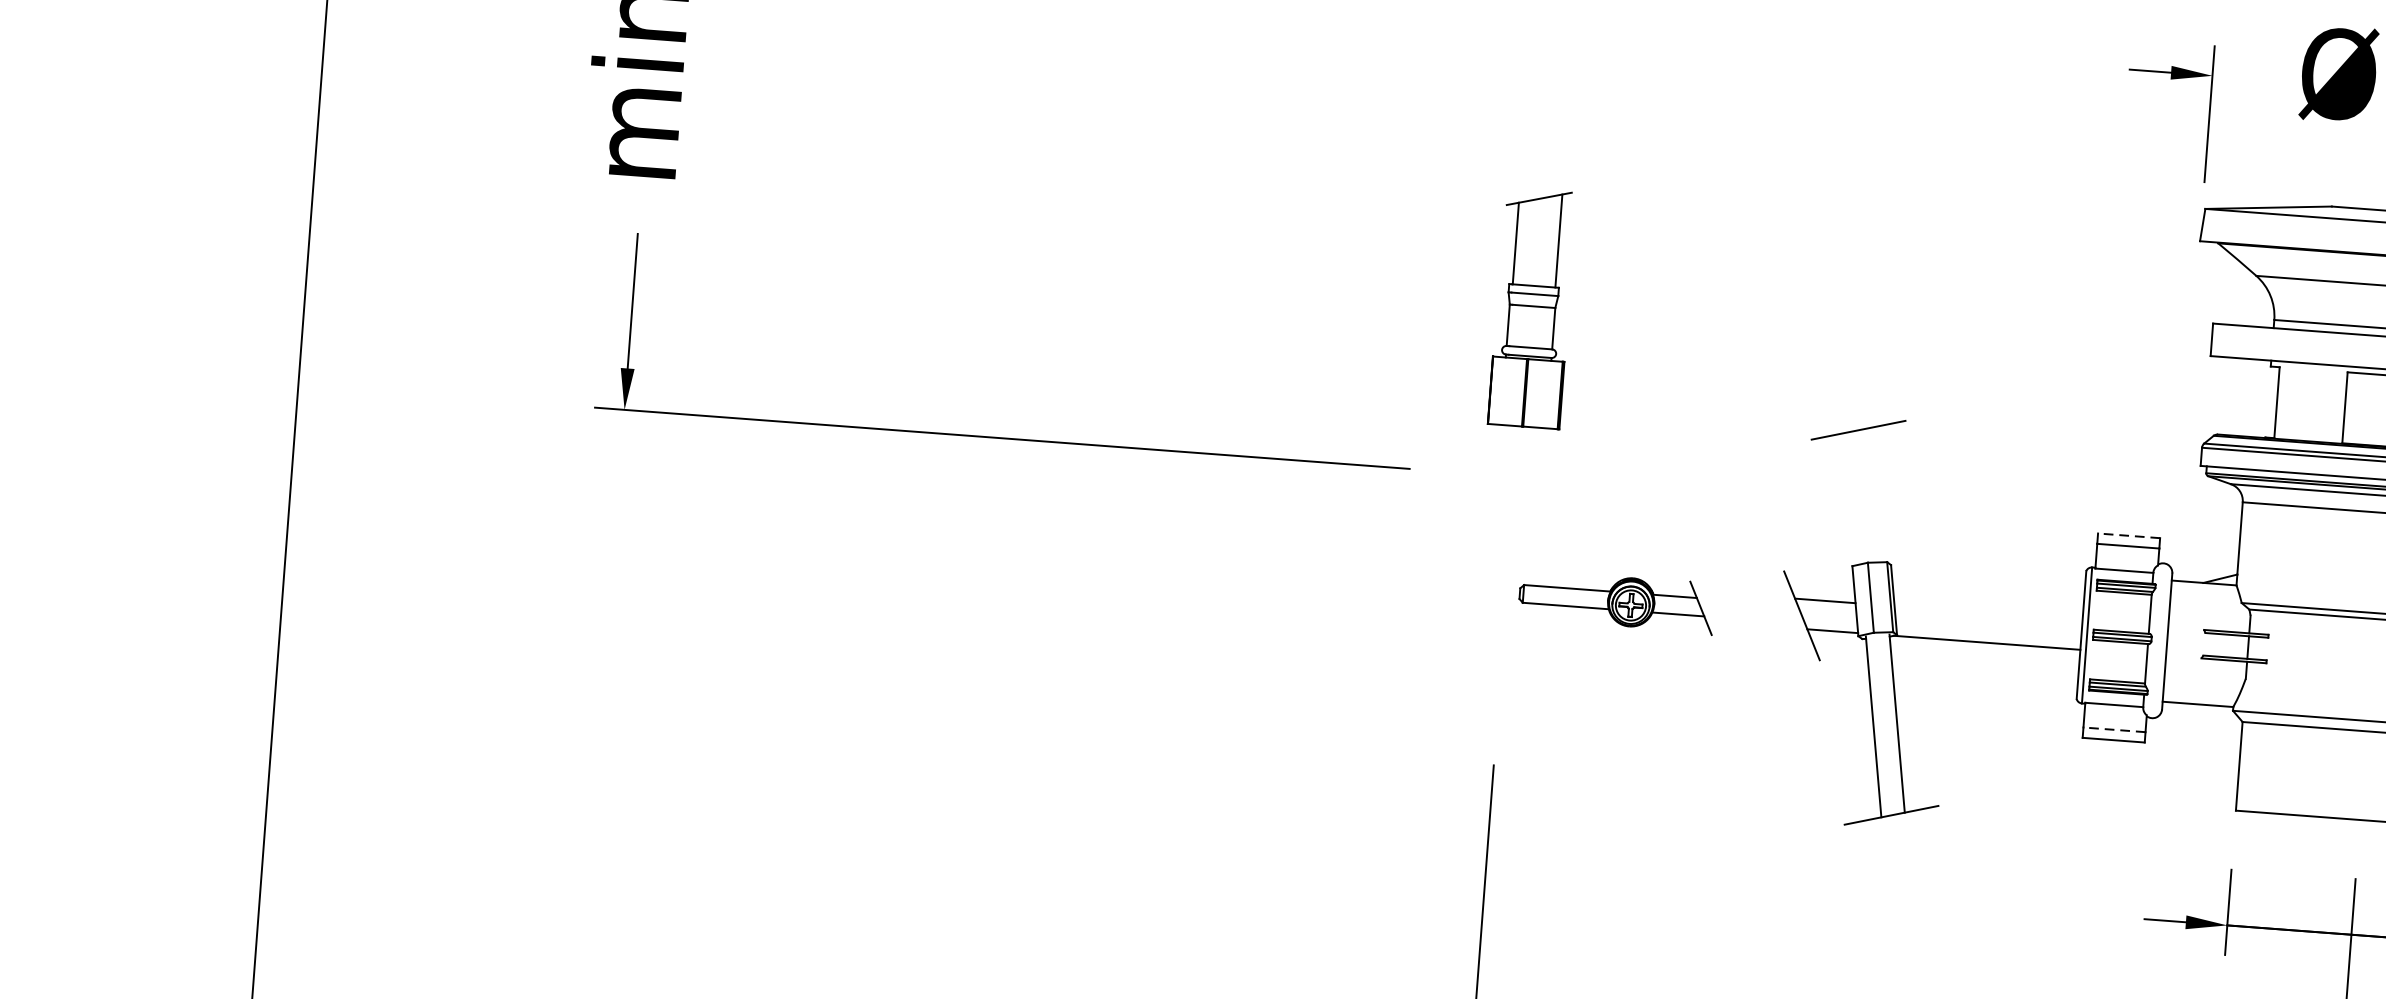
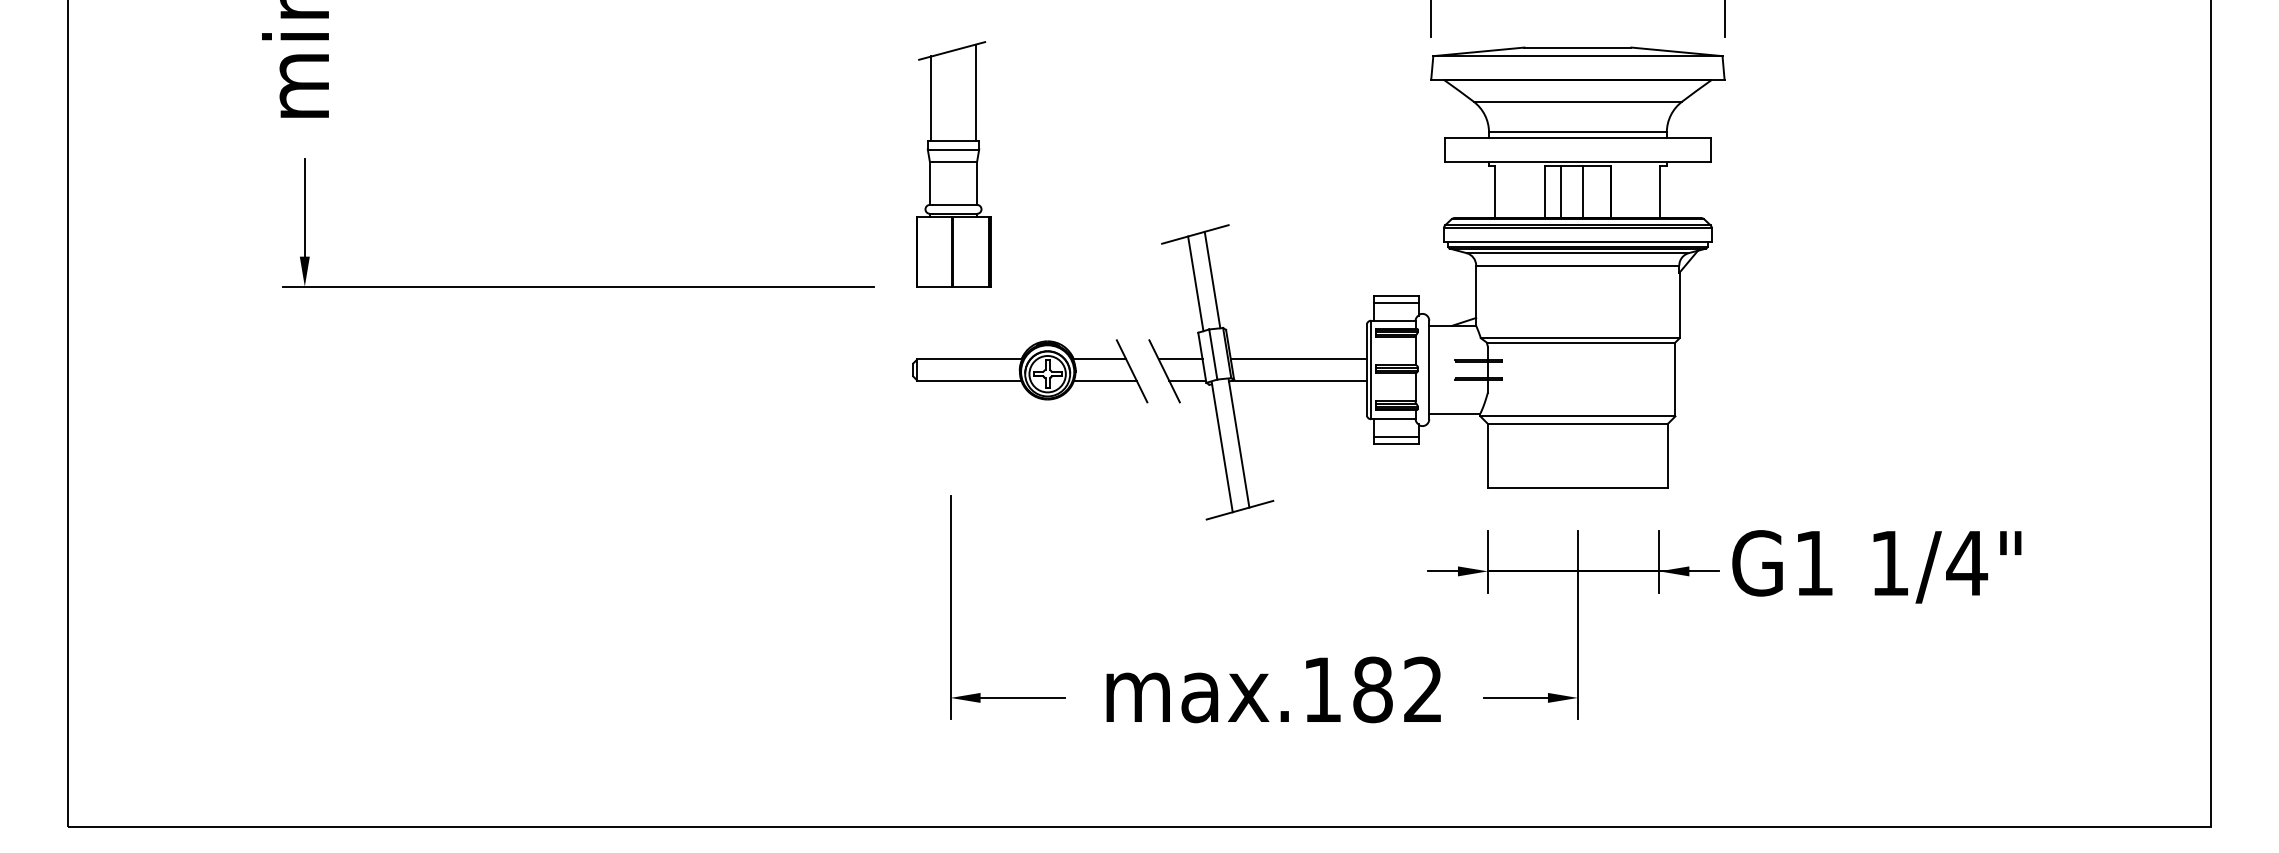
part: (1532, 308) -> (953, 164), size x1.43
line: (2366, 408) -> (1560, 191), added
line: (1877, 494) -> (1212, 279), added
line: (1853, 497) -> (1195, 283), added
line: (2128, 535) -> (1395, 295), dashed -> solid
part: (1616, 602) -> (1030, 371), size x1.67
line: (1987, 613) -> (1298, 359), added
line: (2113, 729) -> (1395, 436), dashed -> solid

